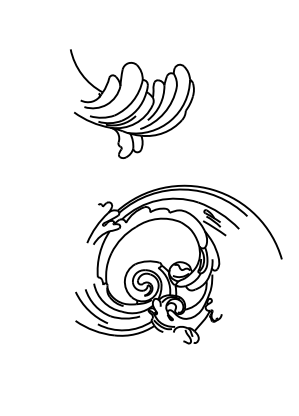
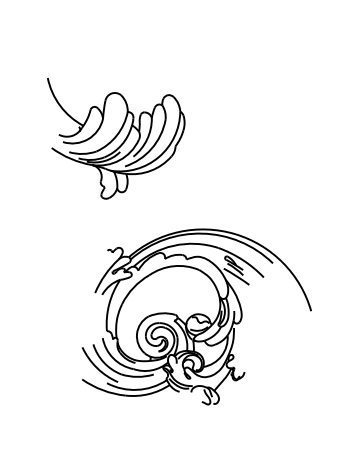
part: (132, 103) -> (116, 138), moved

